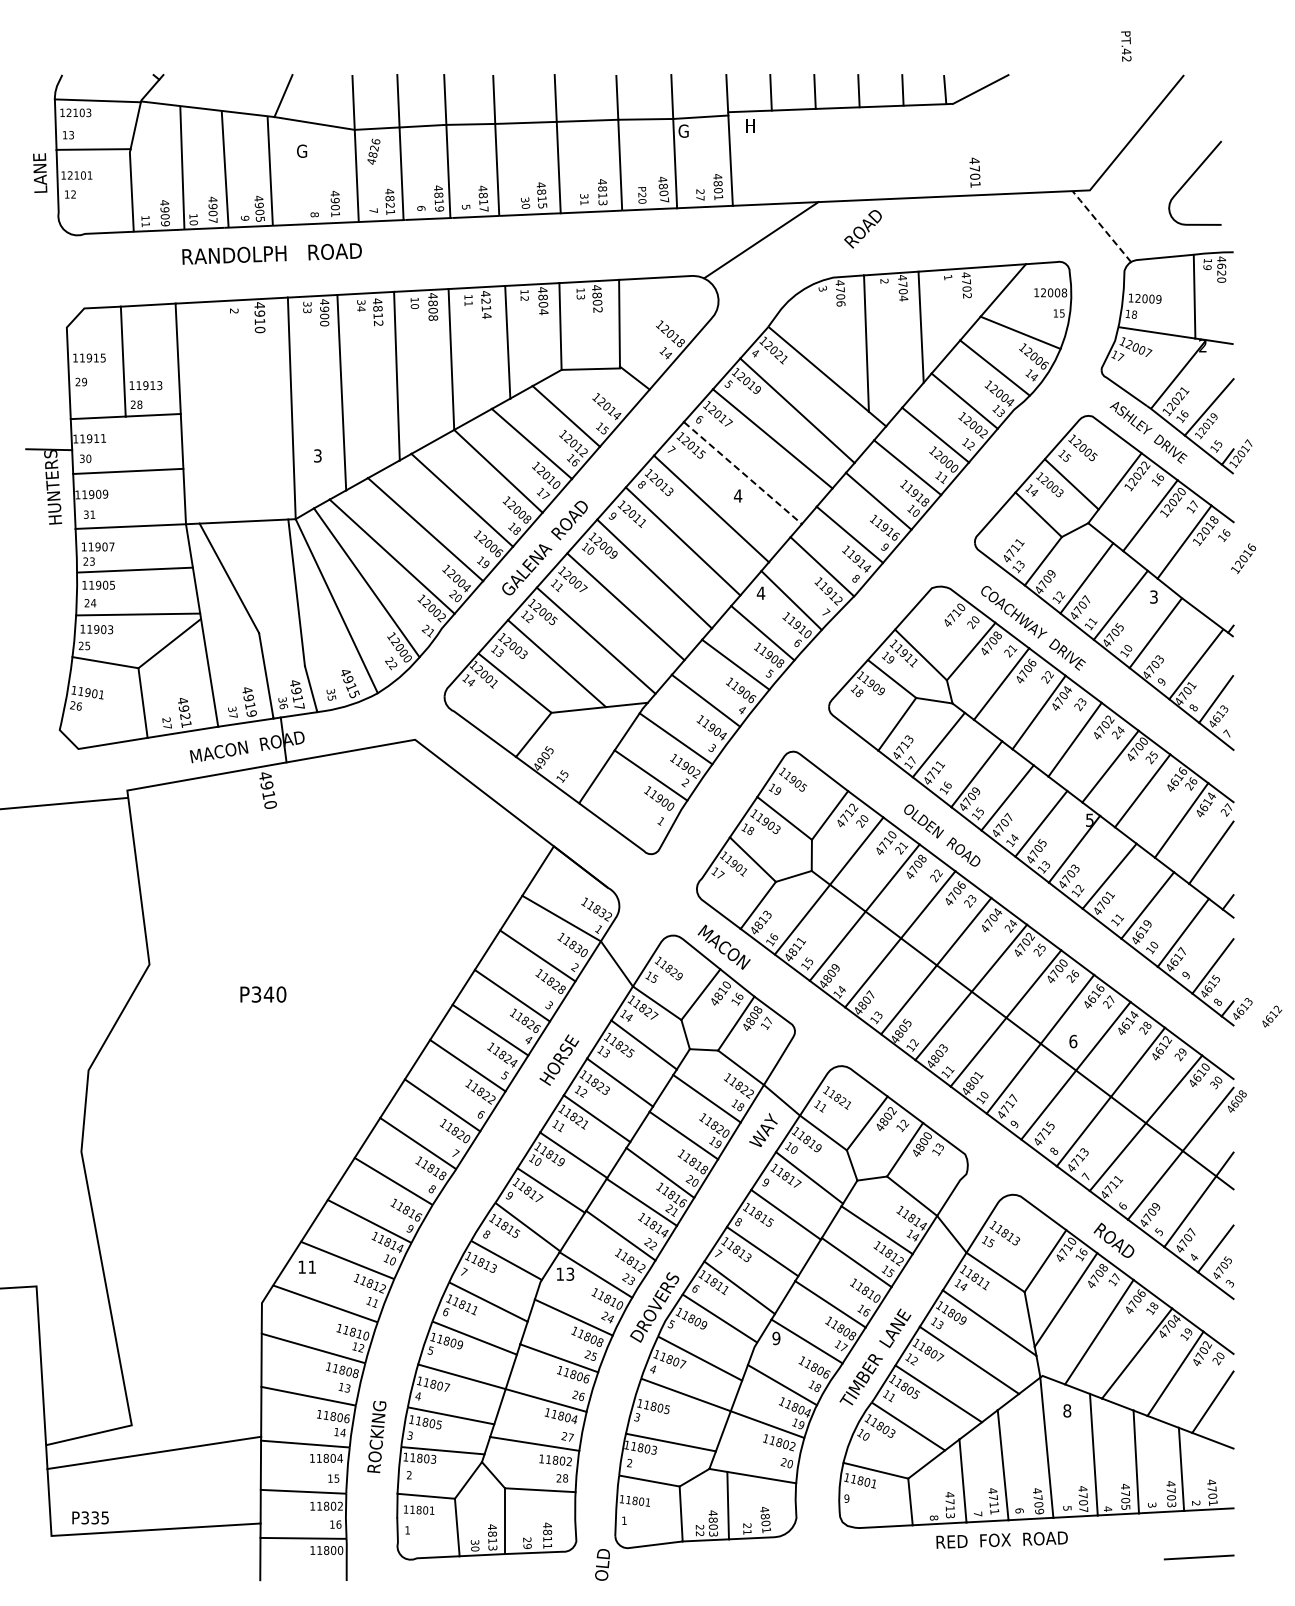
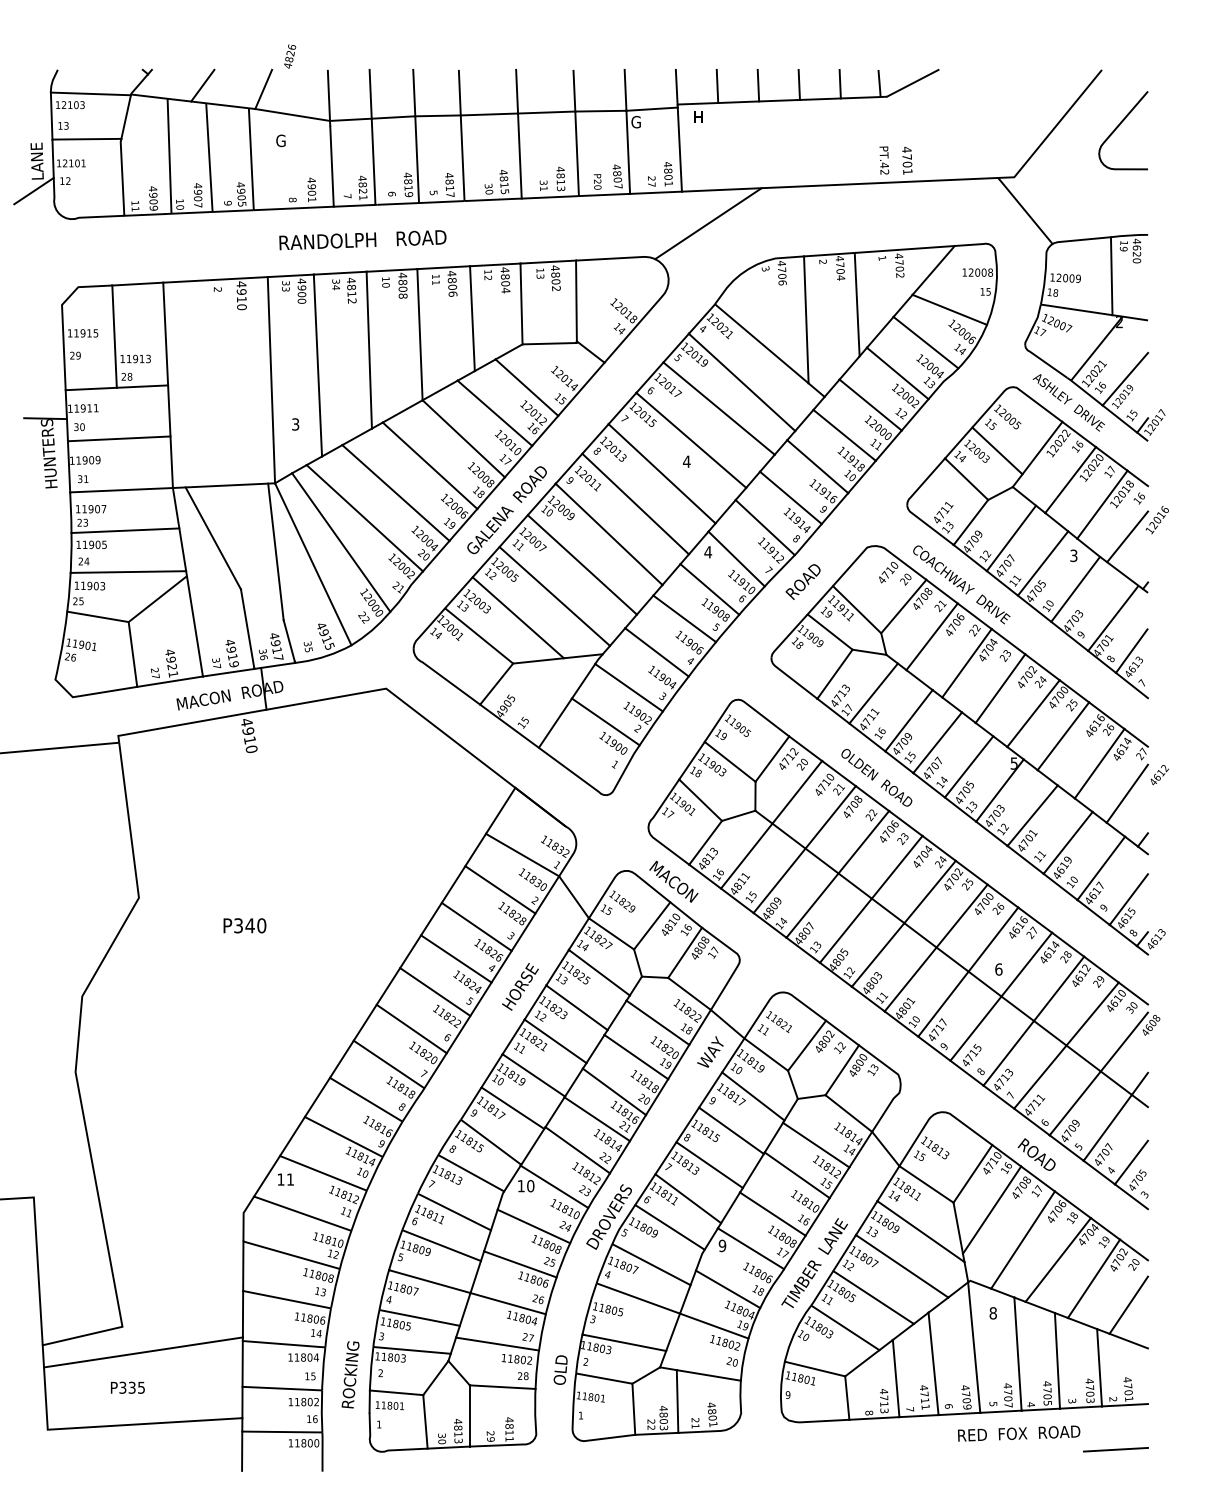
text: (1126, 46) -> (884, 160), moved
line: (217, 92) -> (202, 86), added
text: (373, 151) -> (289, 56), moved
curve: (1189, 180) -> (1118, 128), moved
line: (36, 205) -> (33, 191), added
line: (1101, 225) -> (1025, 209), dashed -> solid
text: (862, 229) -> (802, 582), moved
text: (271, 253) -> (362, 239), moved
text: (486, 308) -> (452, 287), 4214 -> 4806
line: (743, 473) -> (691, 440), dashed -> solid
line: (1211, 576) -> (1127, 536), added
text: (1272, 1016) -> (1160, 774), moved
text: (570, 1273) -> (530, 1185), 13 -> 10
text: (376, 1437) -> (350, 1375), moved
text: (90, 1517) -> (127, 1387), moved
text: (1001, 1539) -> (1018, 1433), moved
text: (602, 1564) -> (560, 1369), moved

